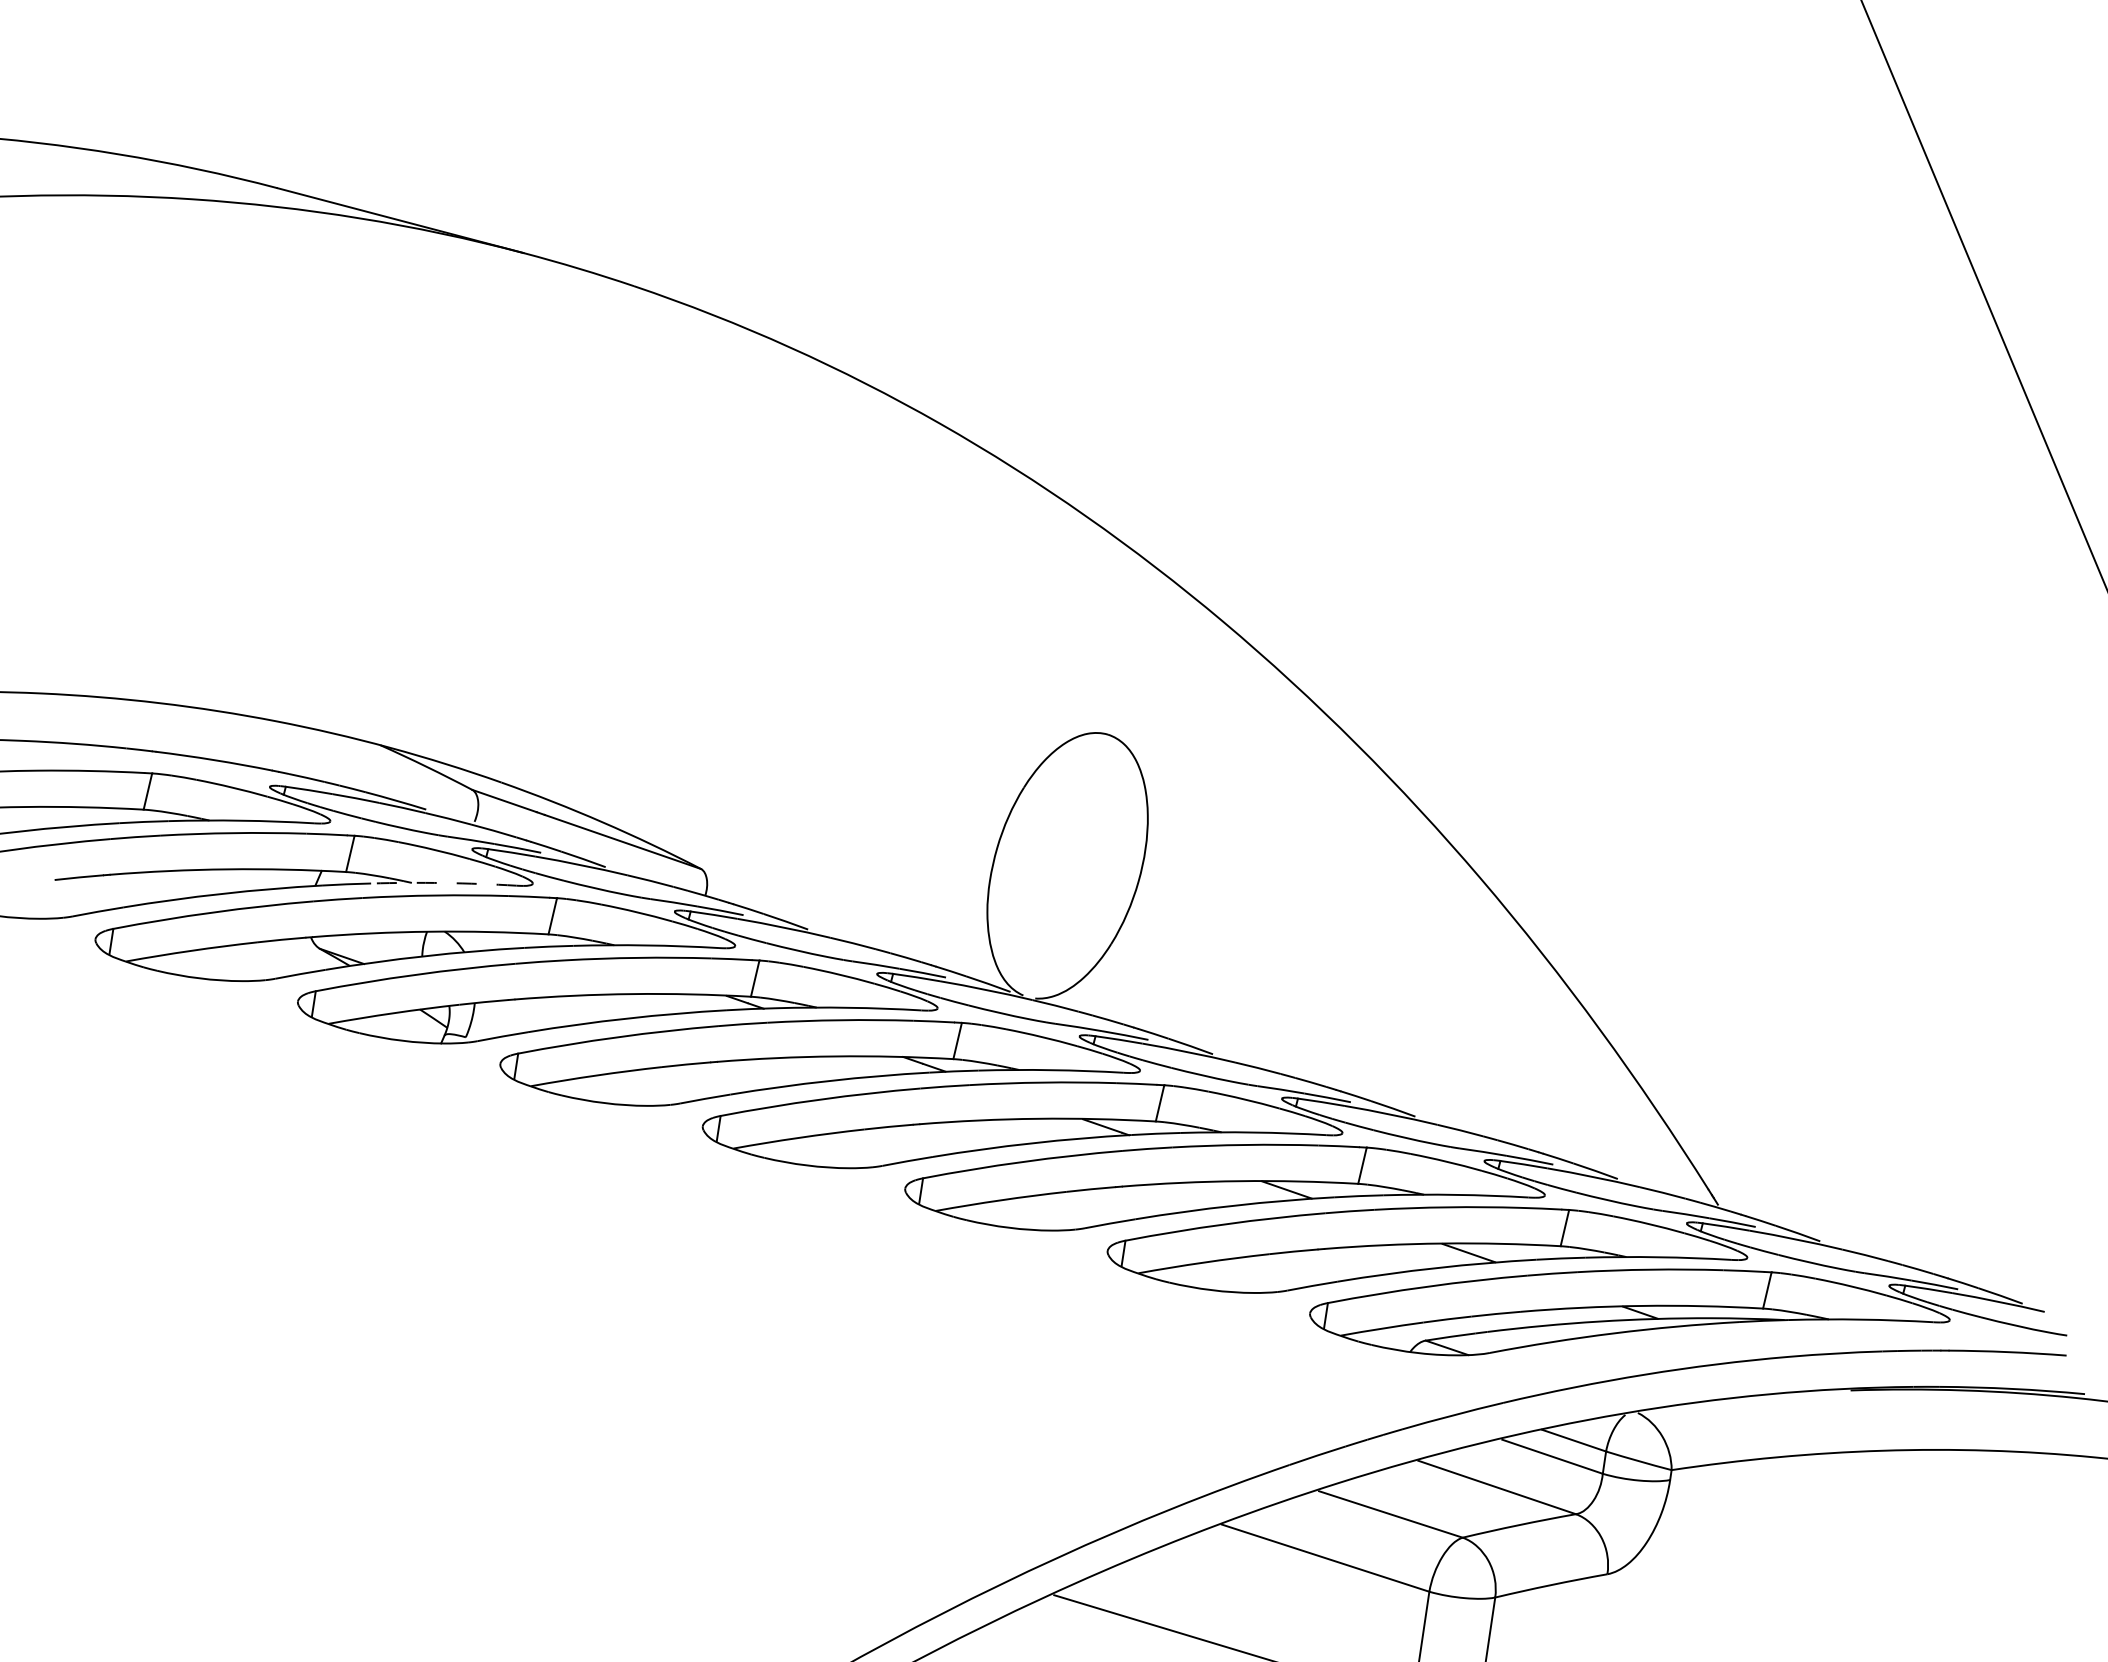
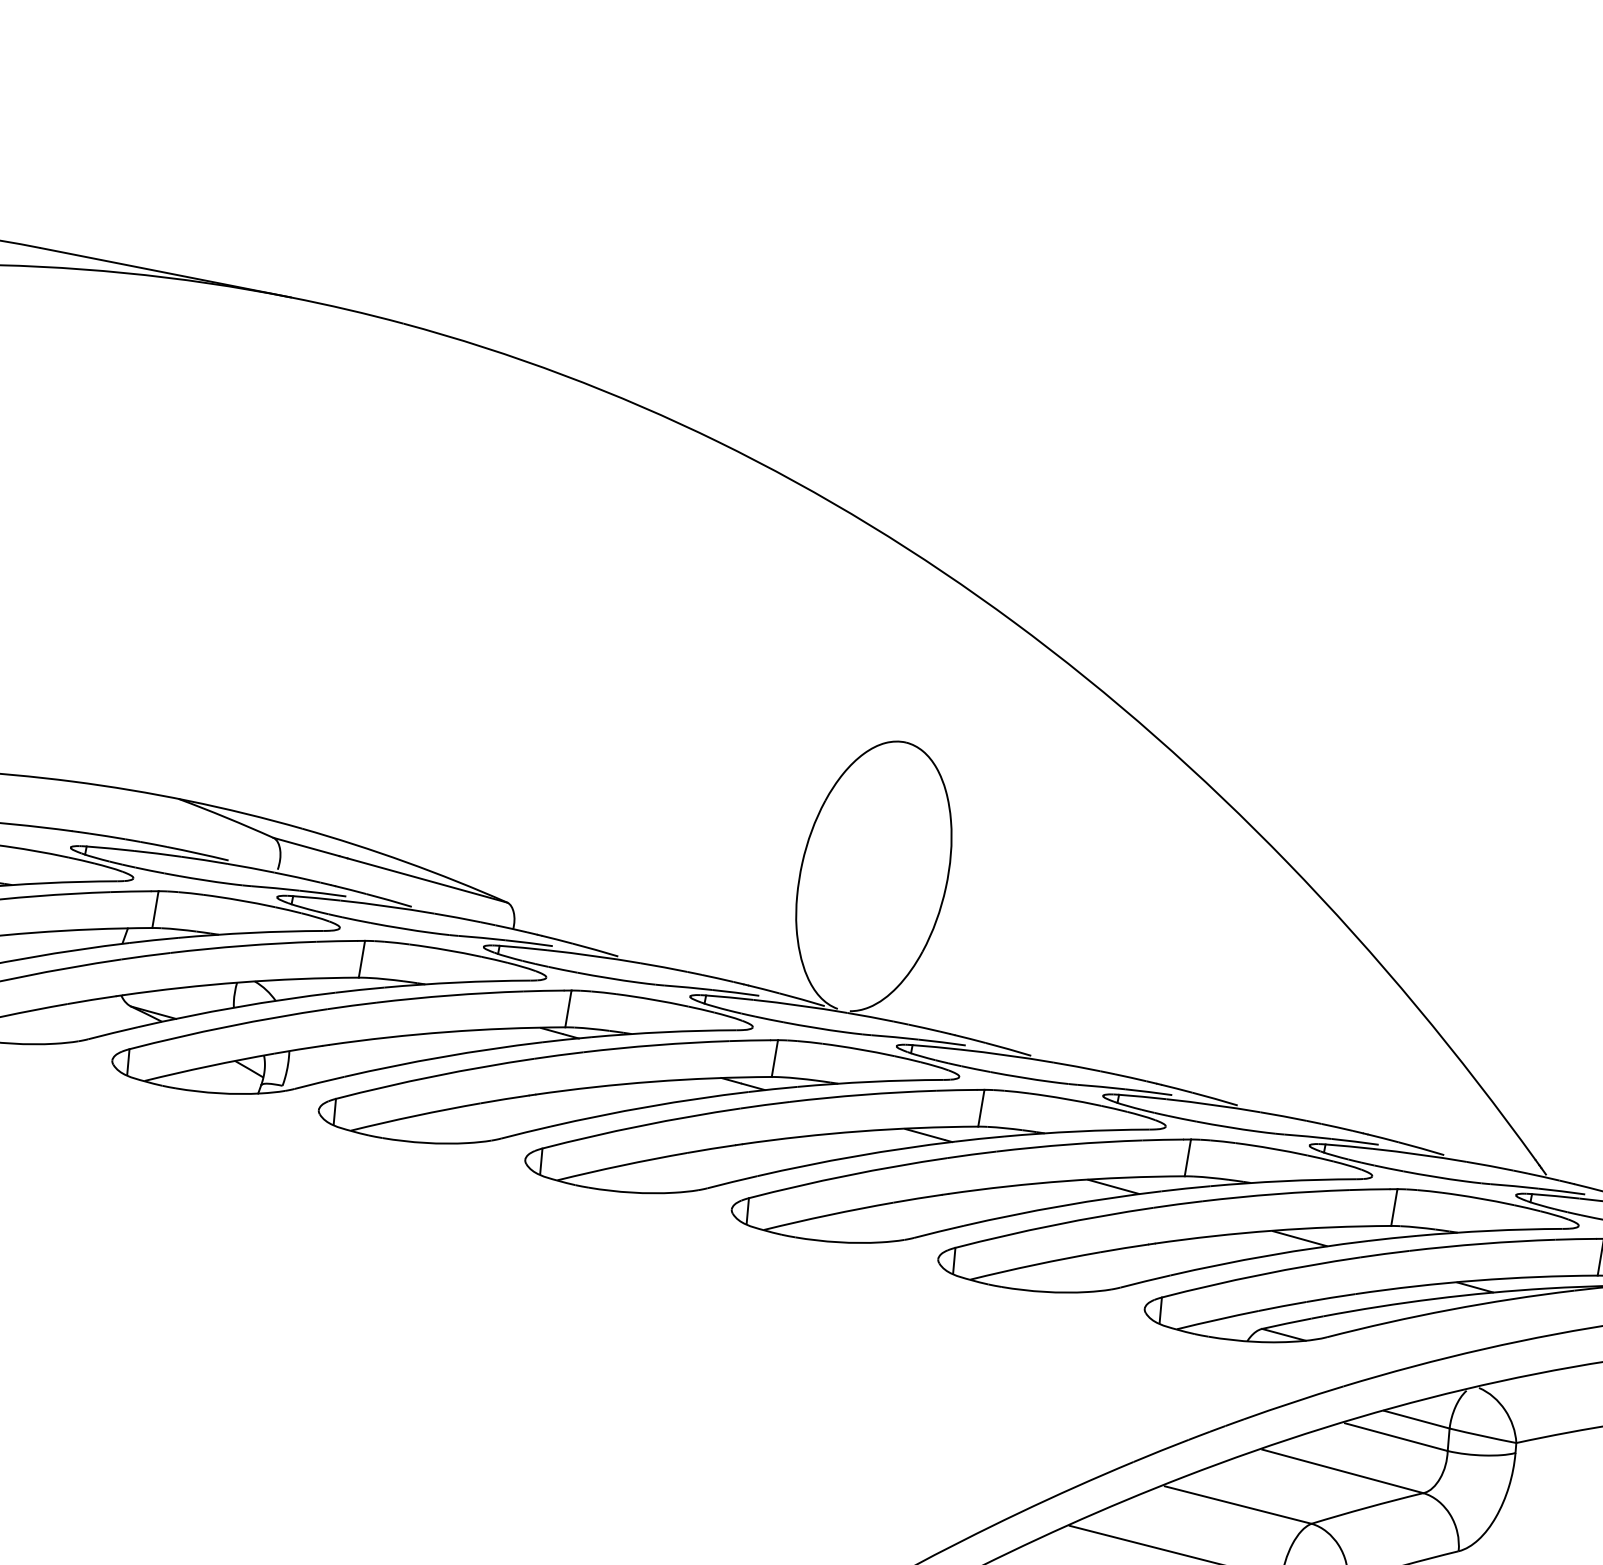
arc: (443, 883) -> (250, 933), dashed -> solid

